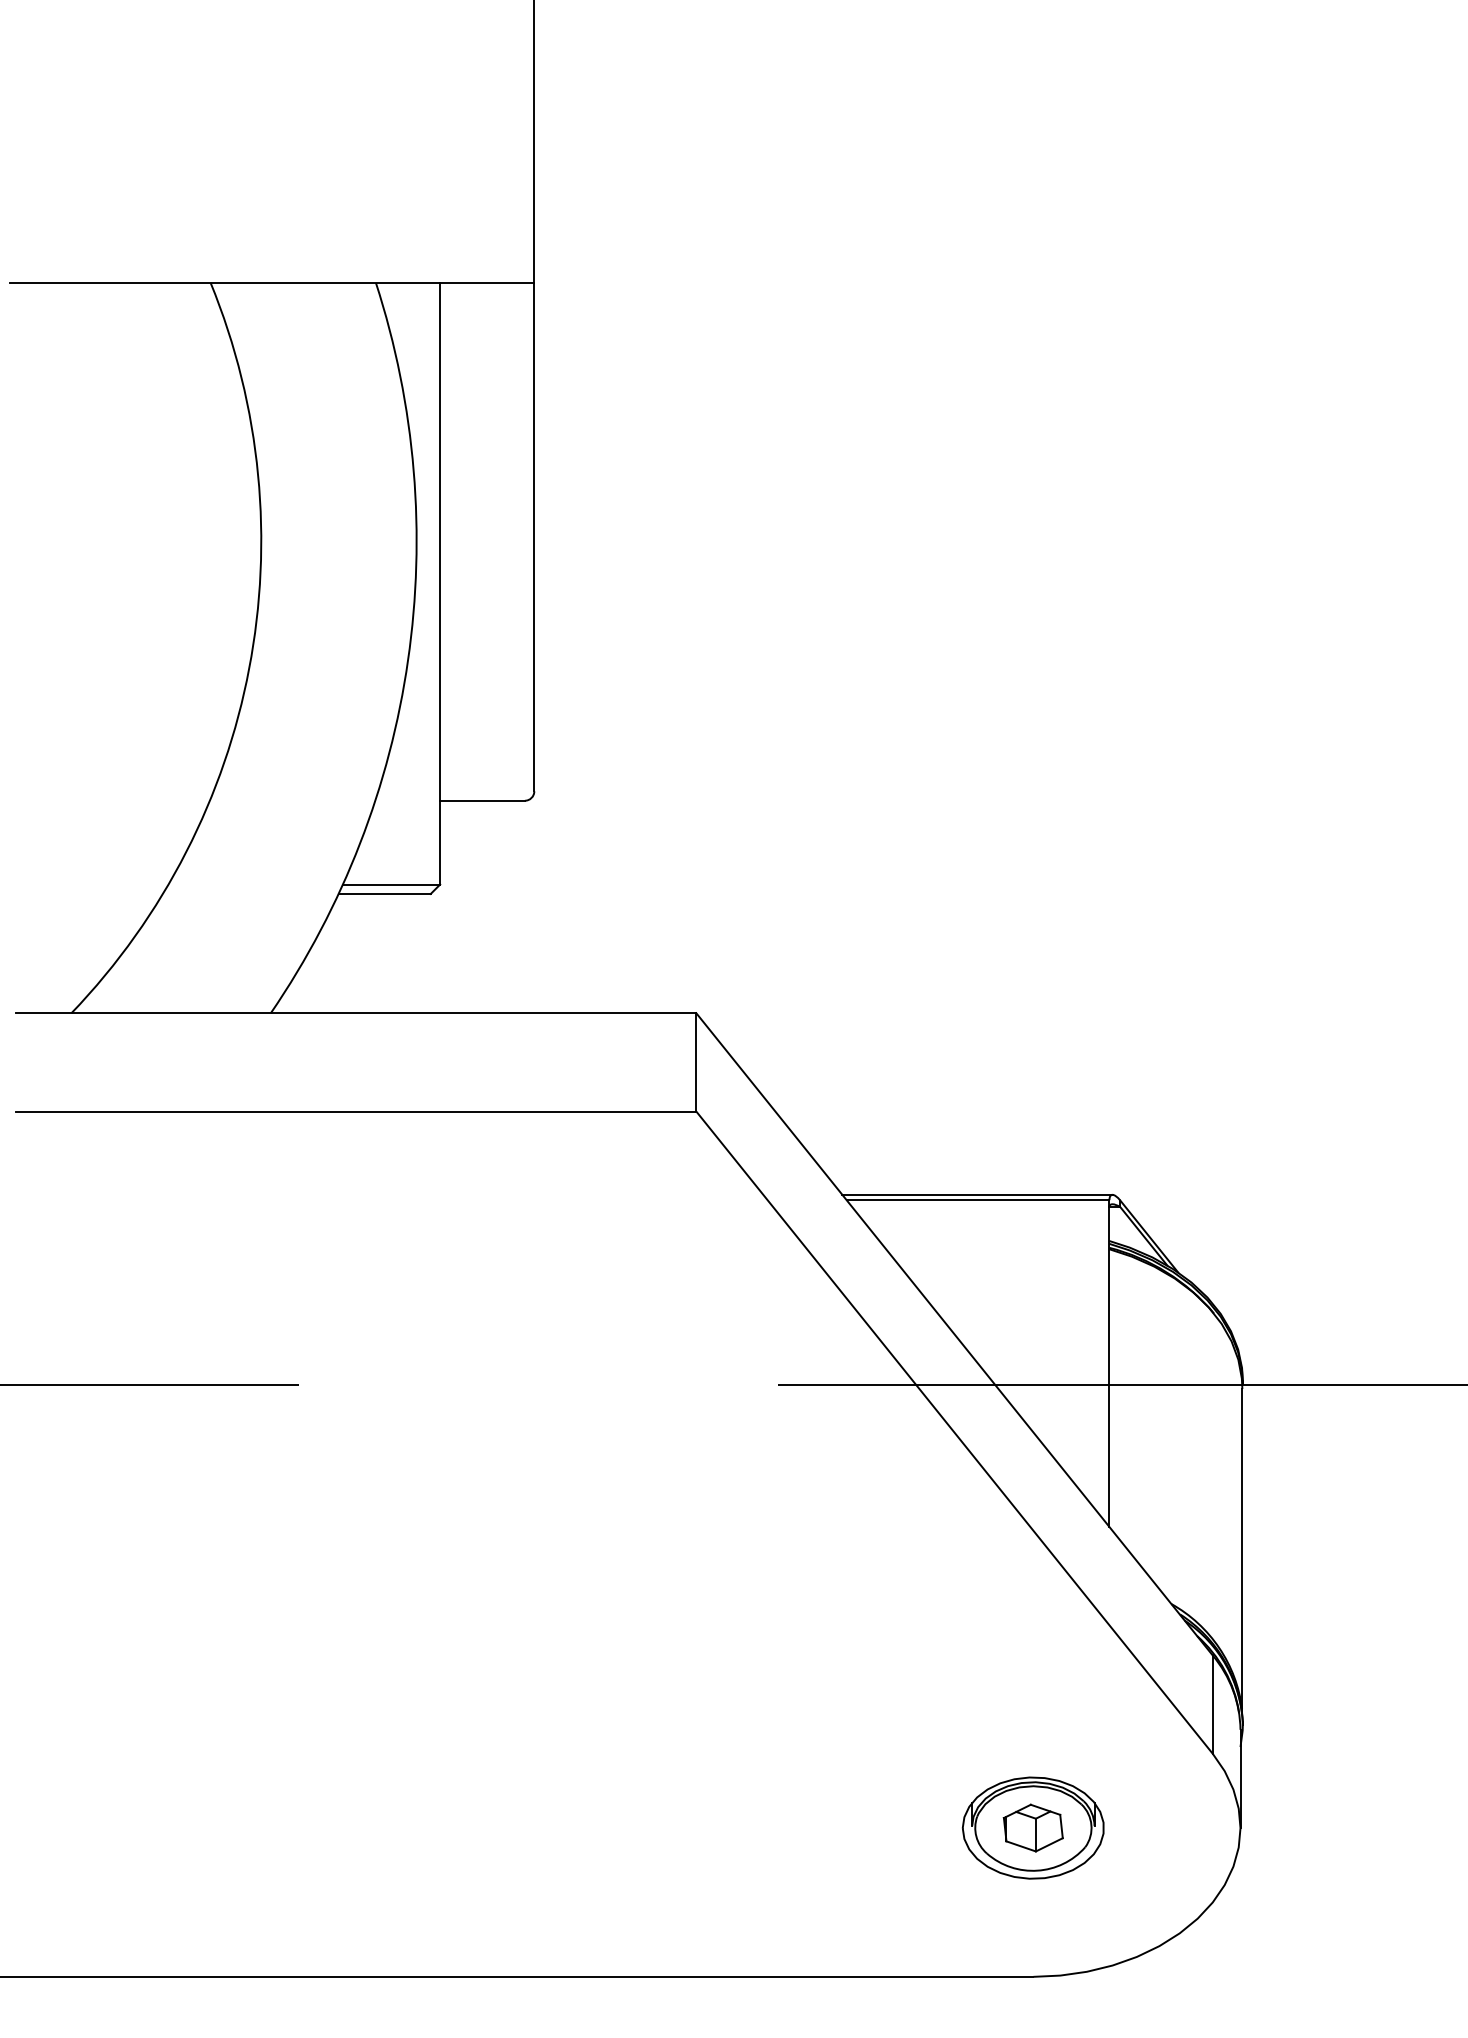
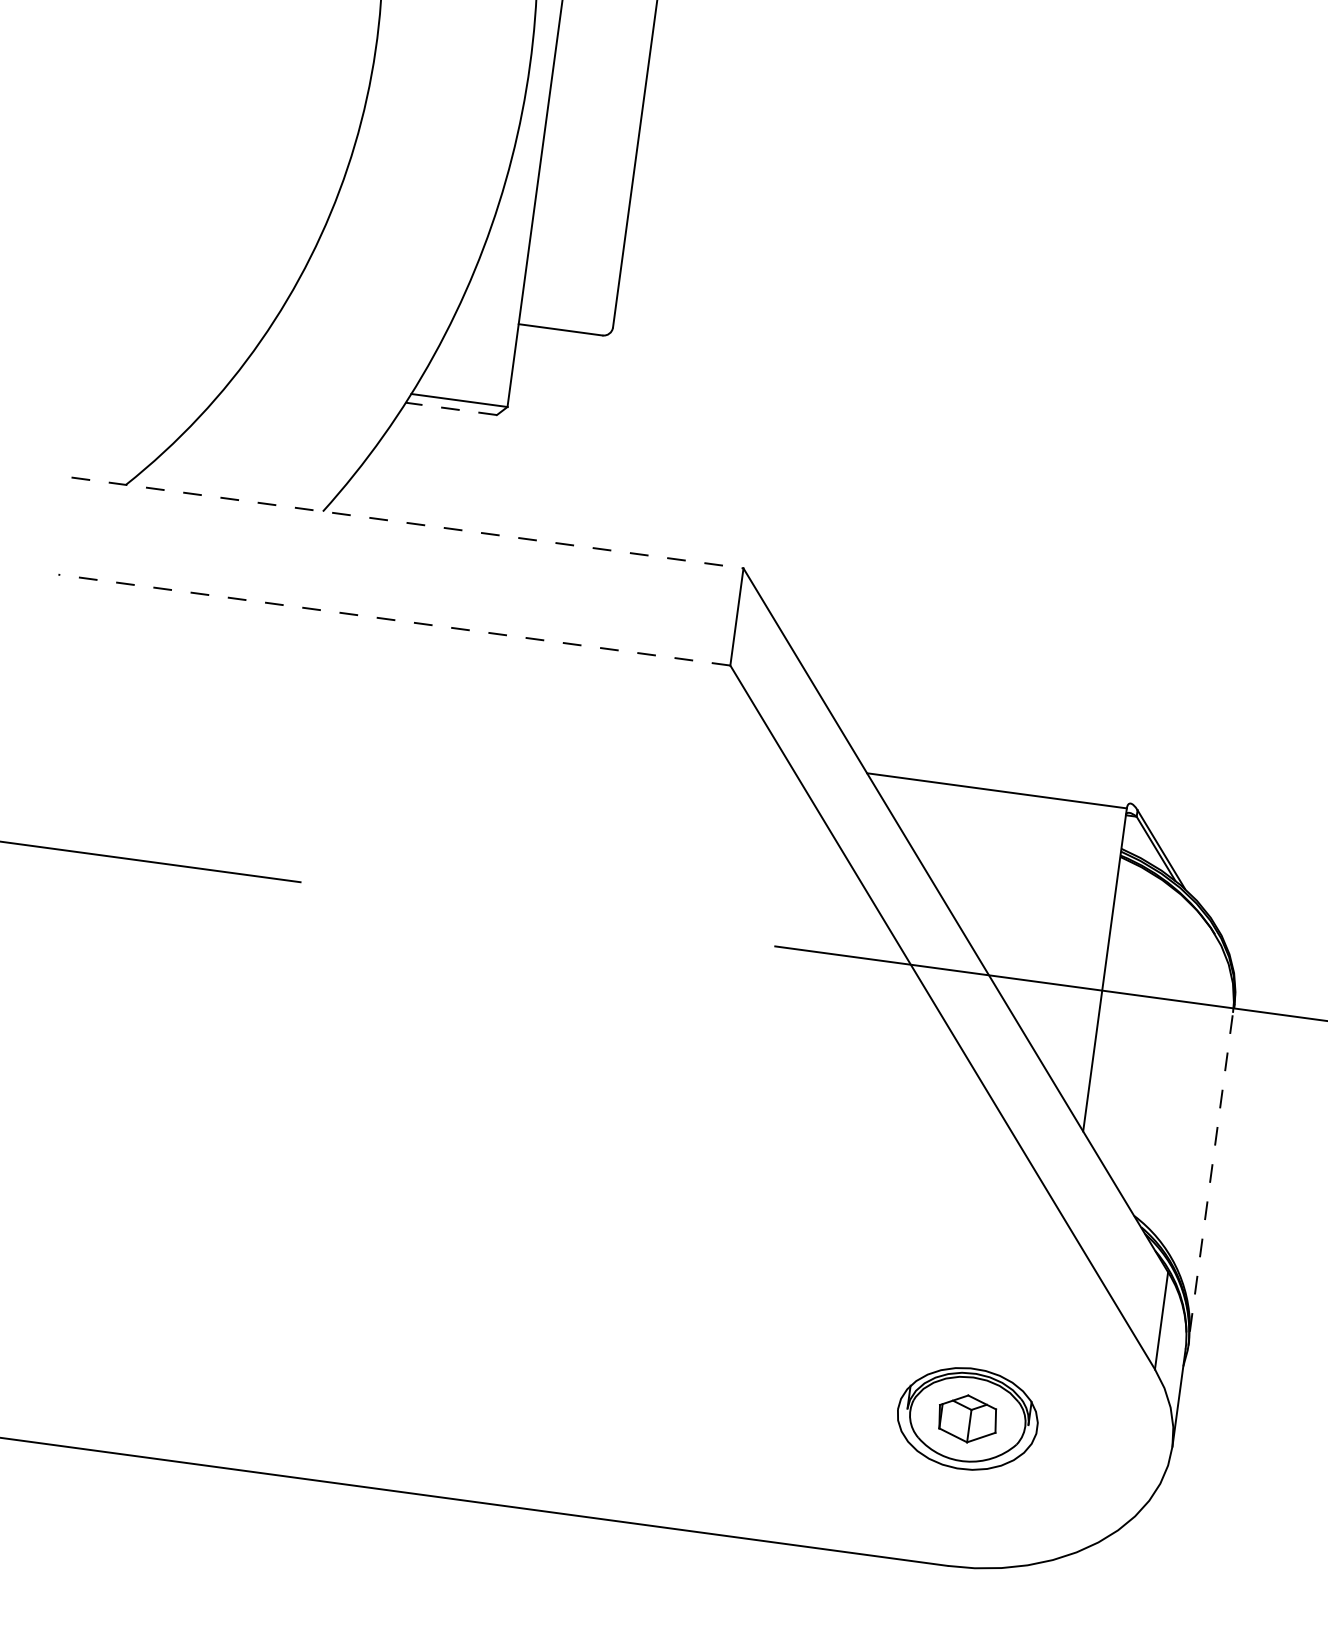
line: (384, 893) -> (451, 408), solid -> dashed
line: (356, 1013) -> (407, 523), solid -> dashed
line: (356, 1111) -> (394, 620), solid -> dashed
line: (977, 1194) -> (997, 785), removed
line: (1242, 1549) -> (1211, 1171), solid -> dashed

